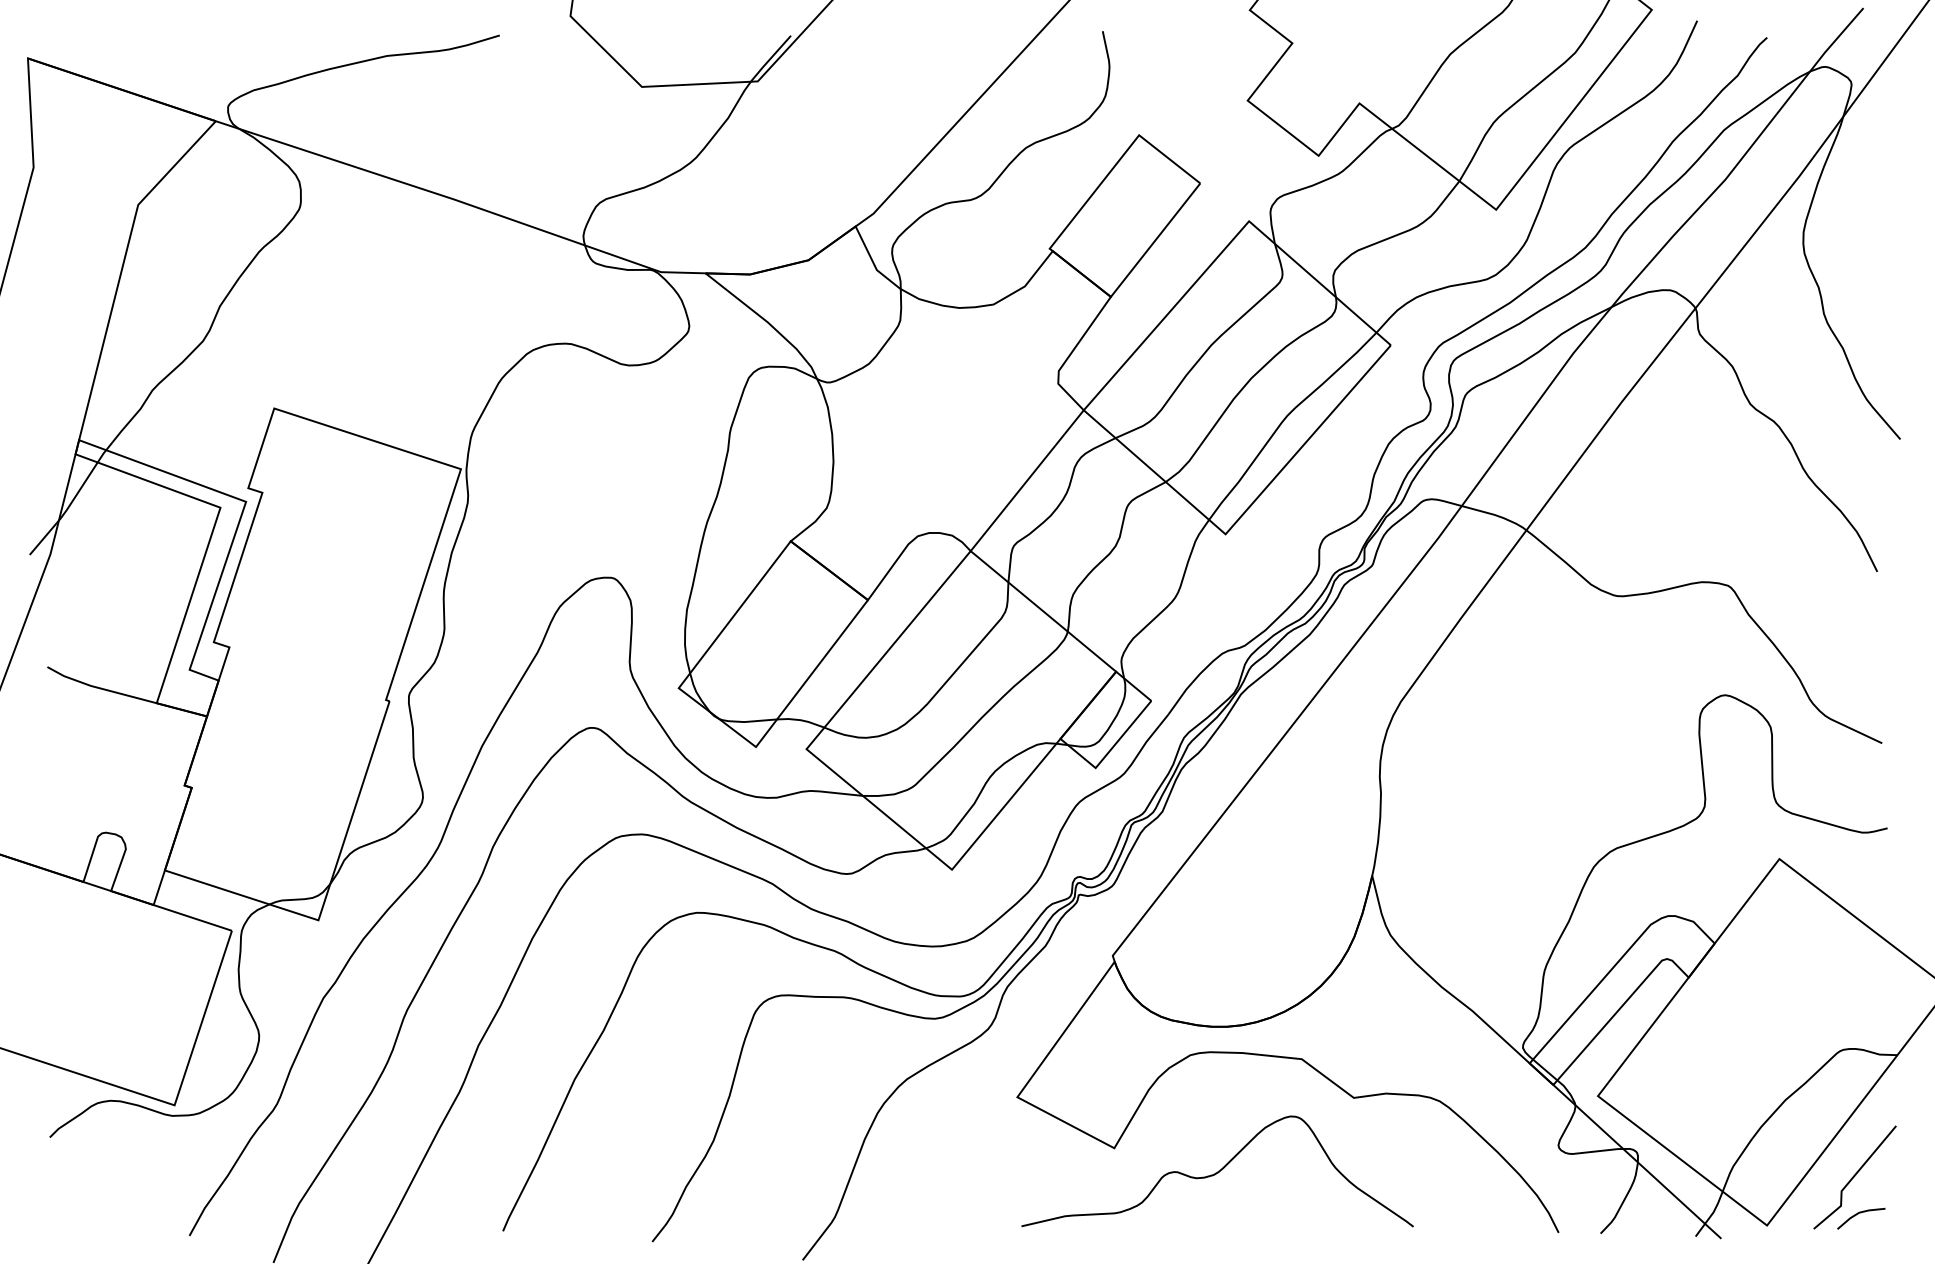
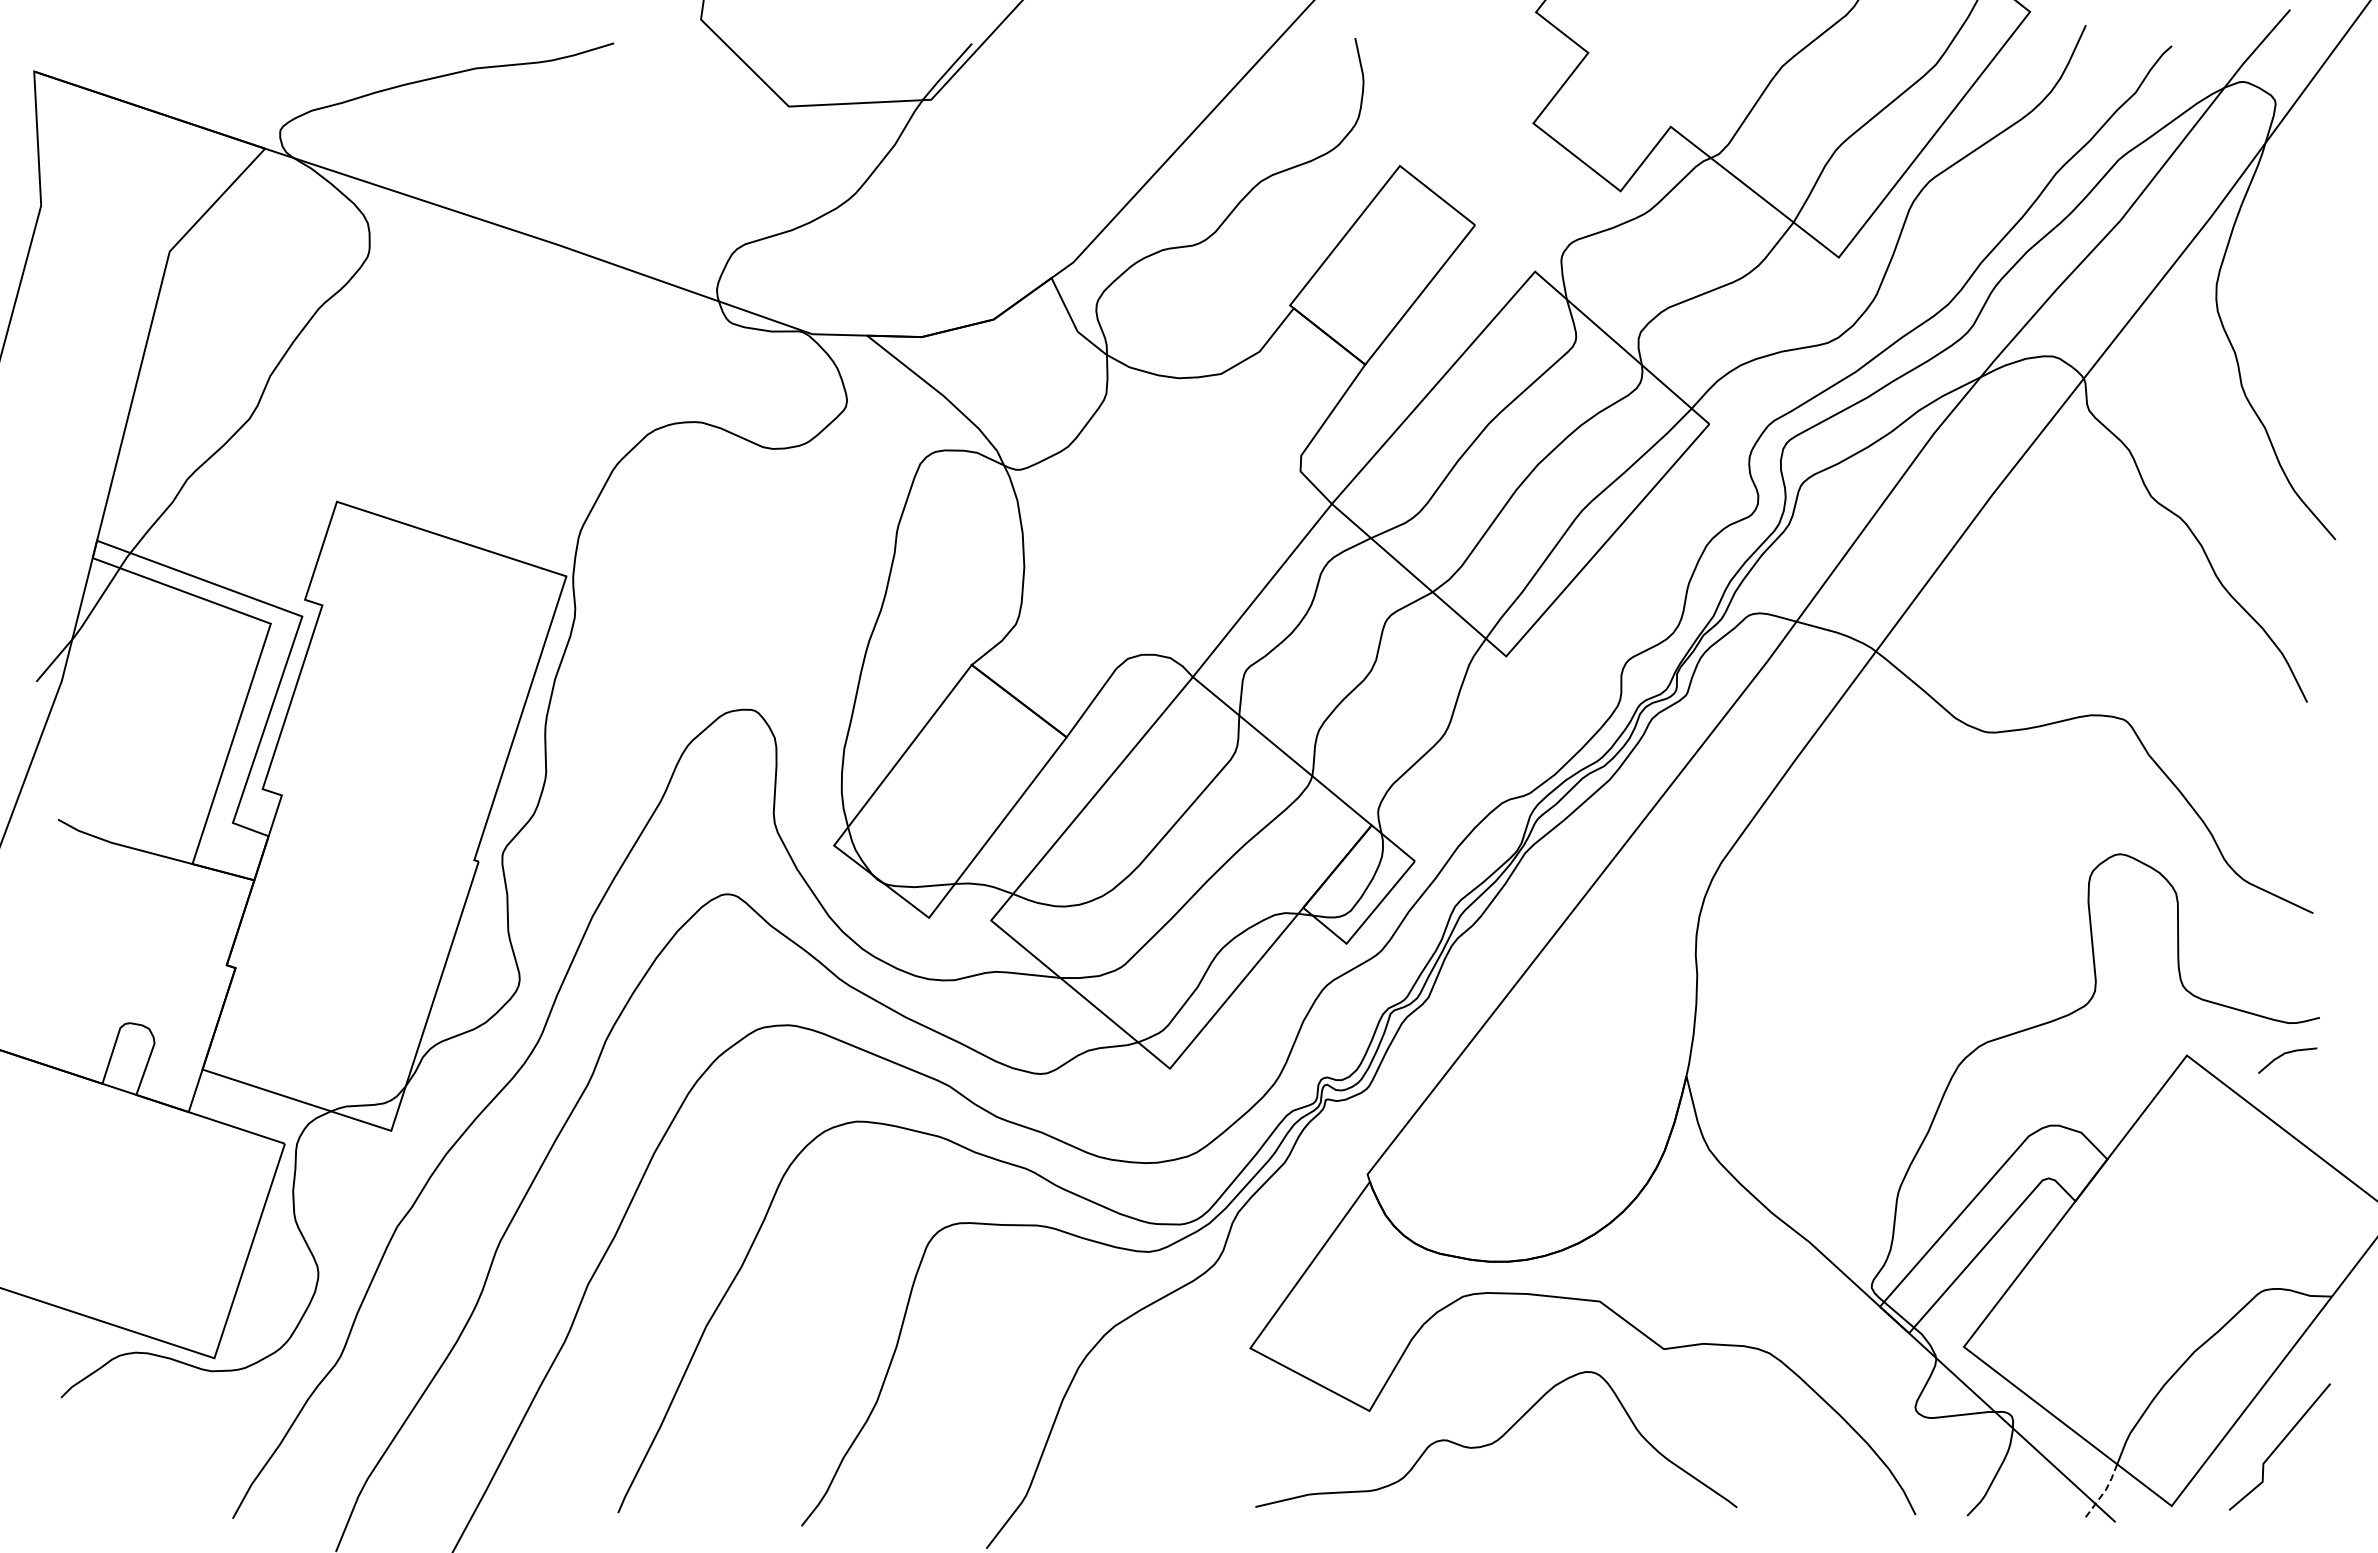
line: (1859, 1213) -> (2285, 1054), moved
line: (1711, 1214) -> (2103, 1492), solid -> dashed

